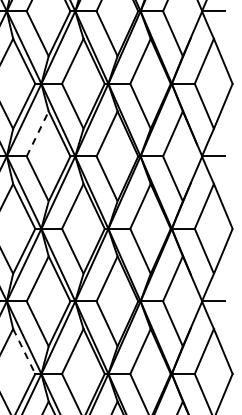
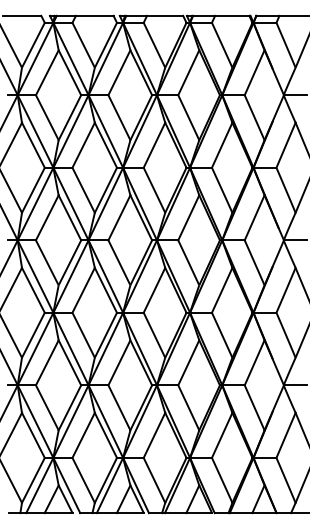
line: (37, 133) -> (119, 217), dashed -> solid
line: (24, 351) -> (106, 435), dashed -> solid

